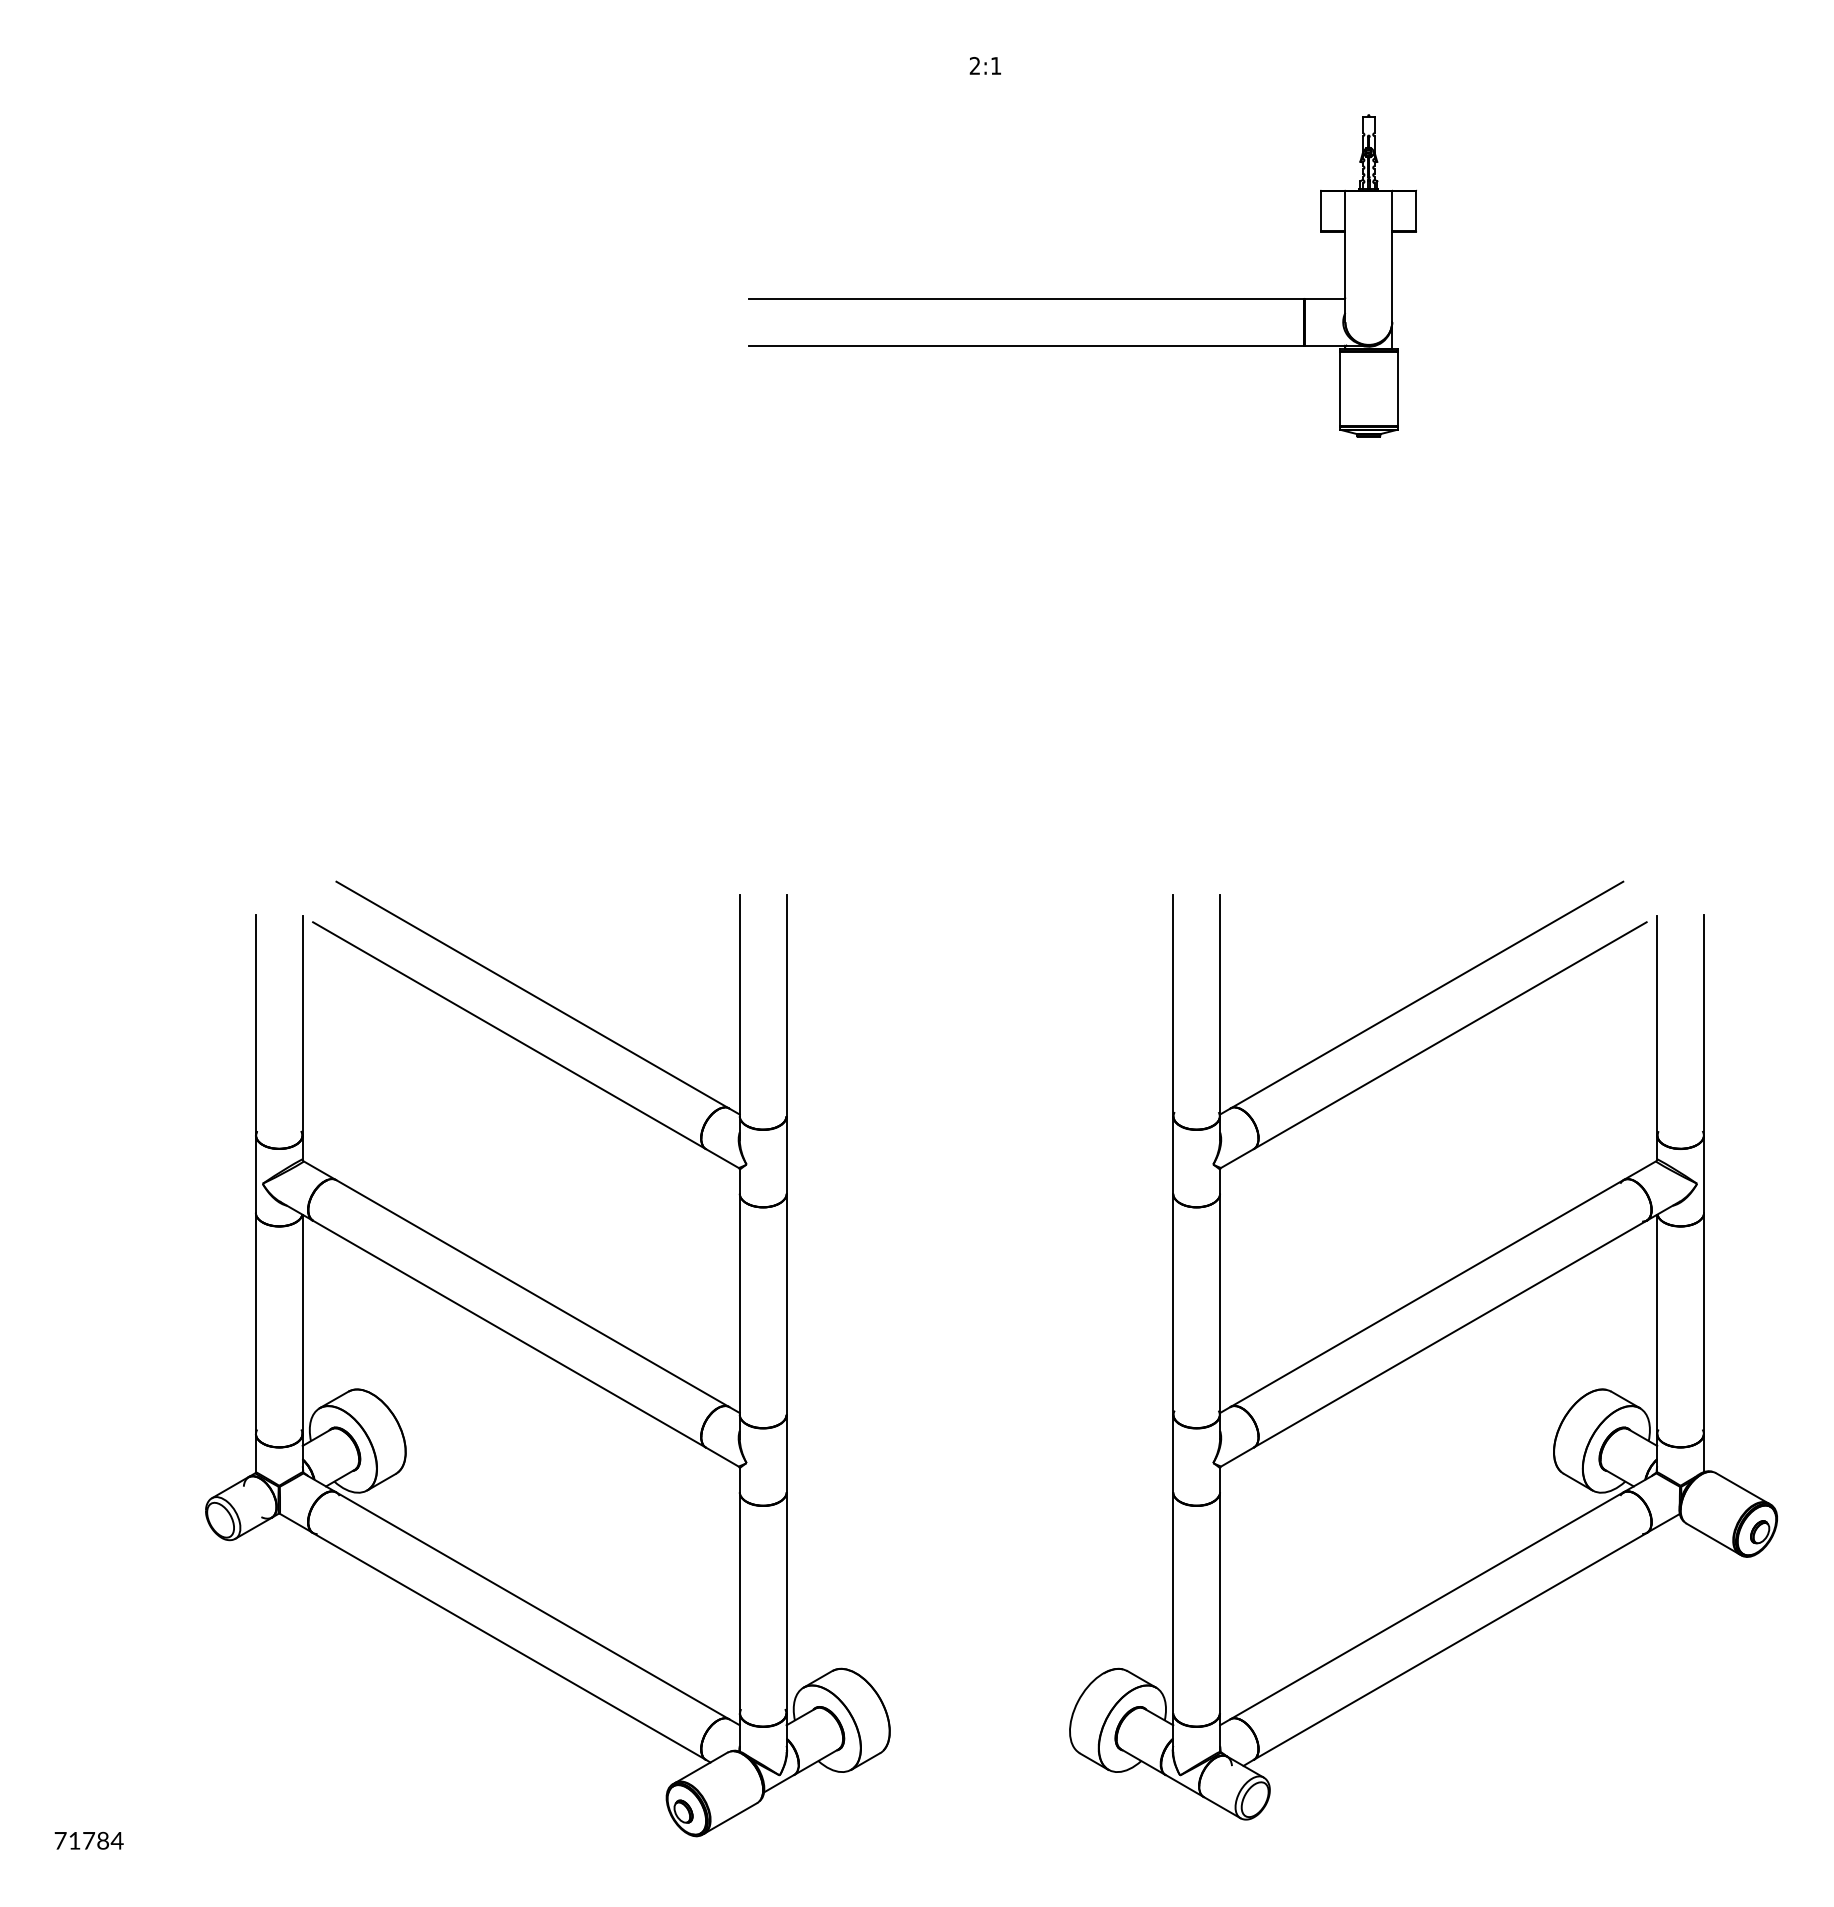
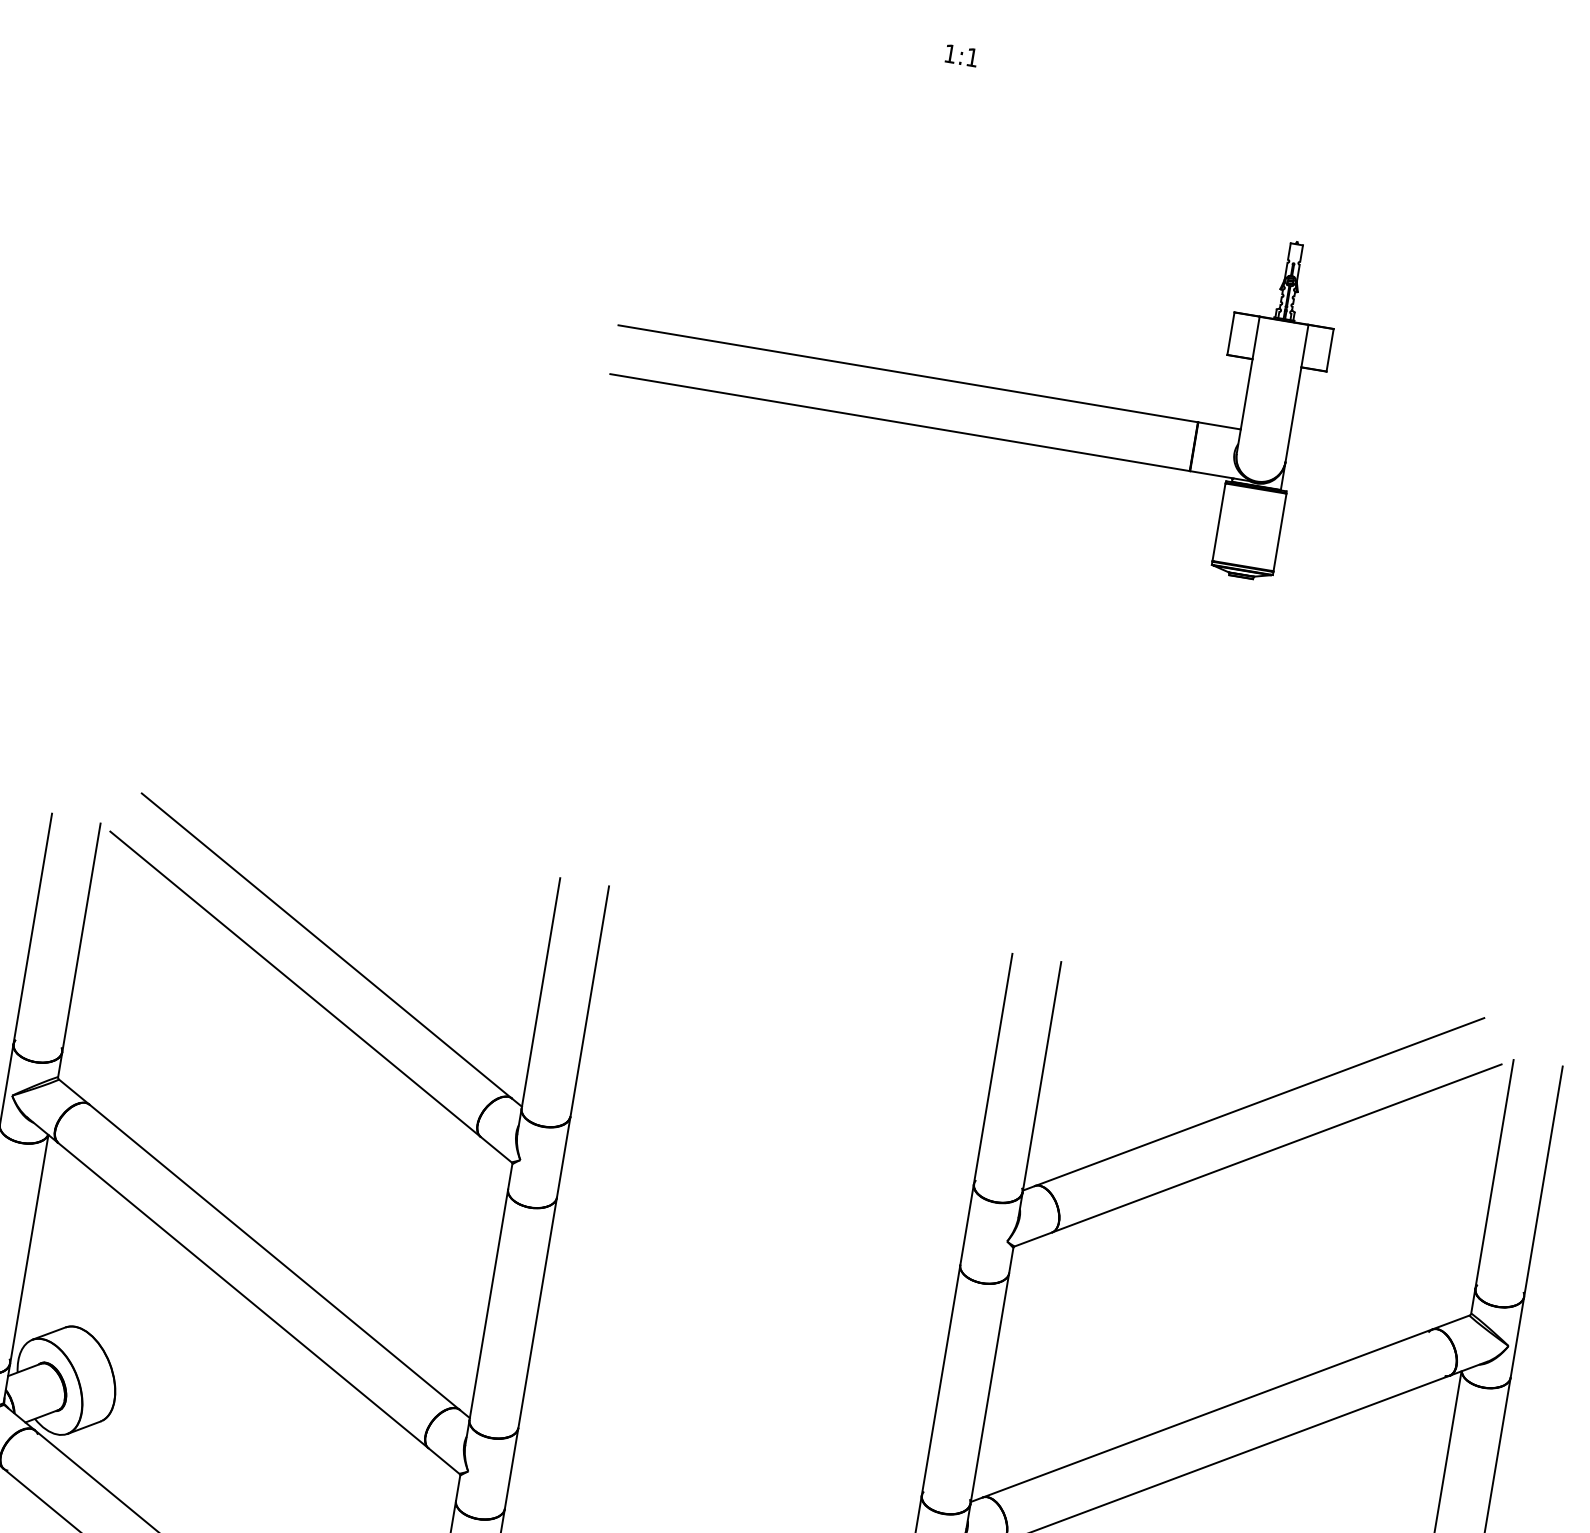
text: (974, 65) -> (949, 53), 2:1 -> 1:1
part: (1082, 298) -> (966, 383), moved

